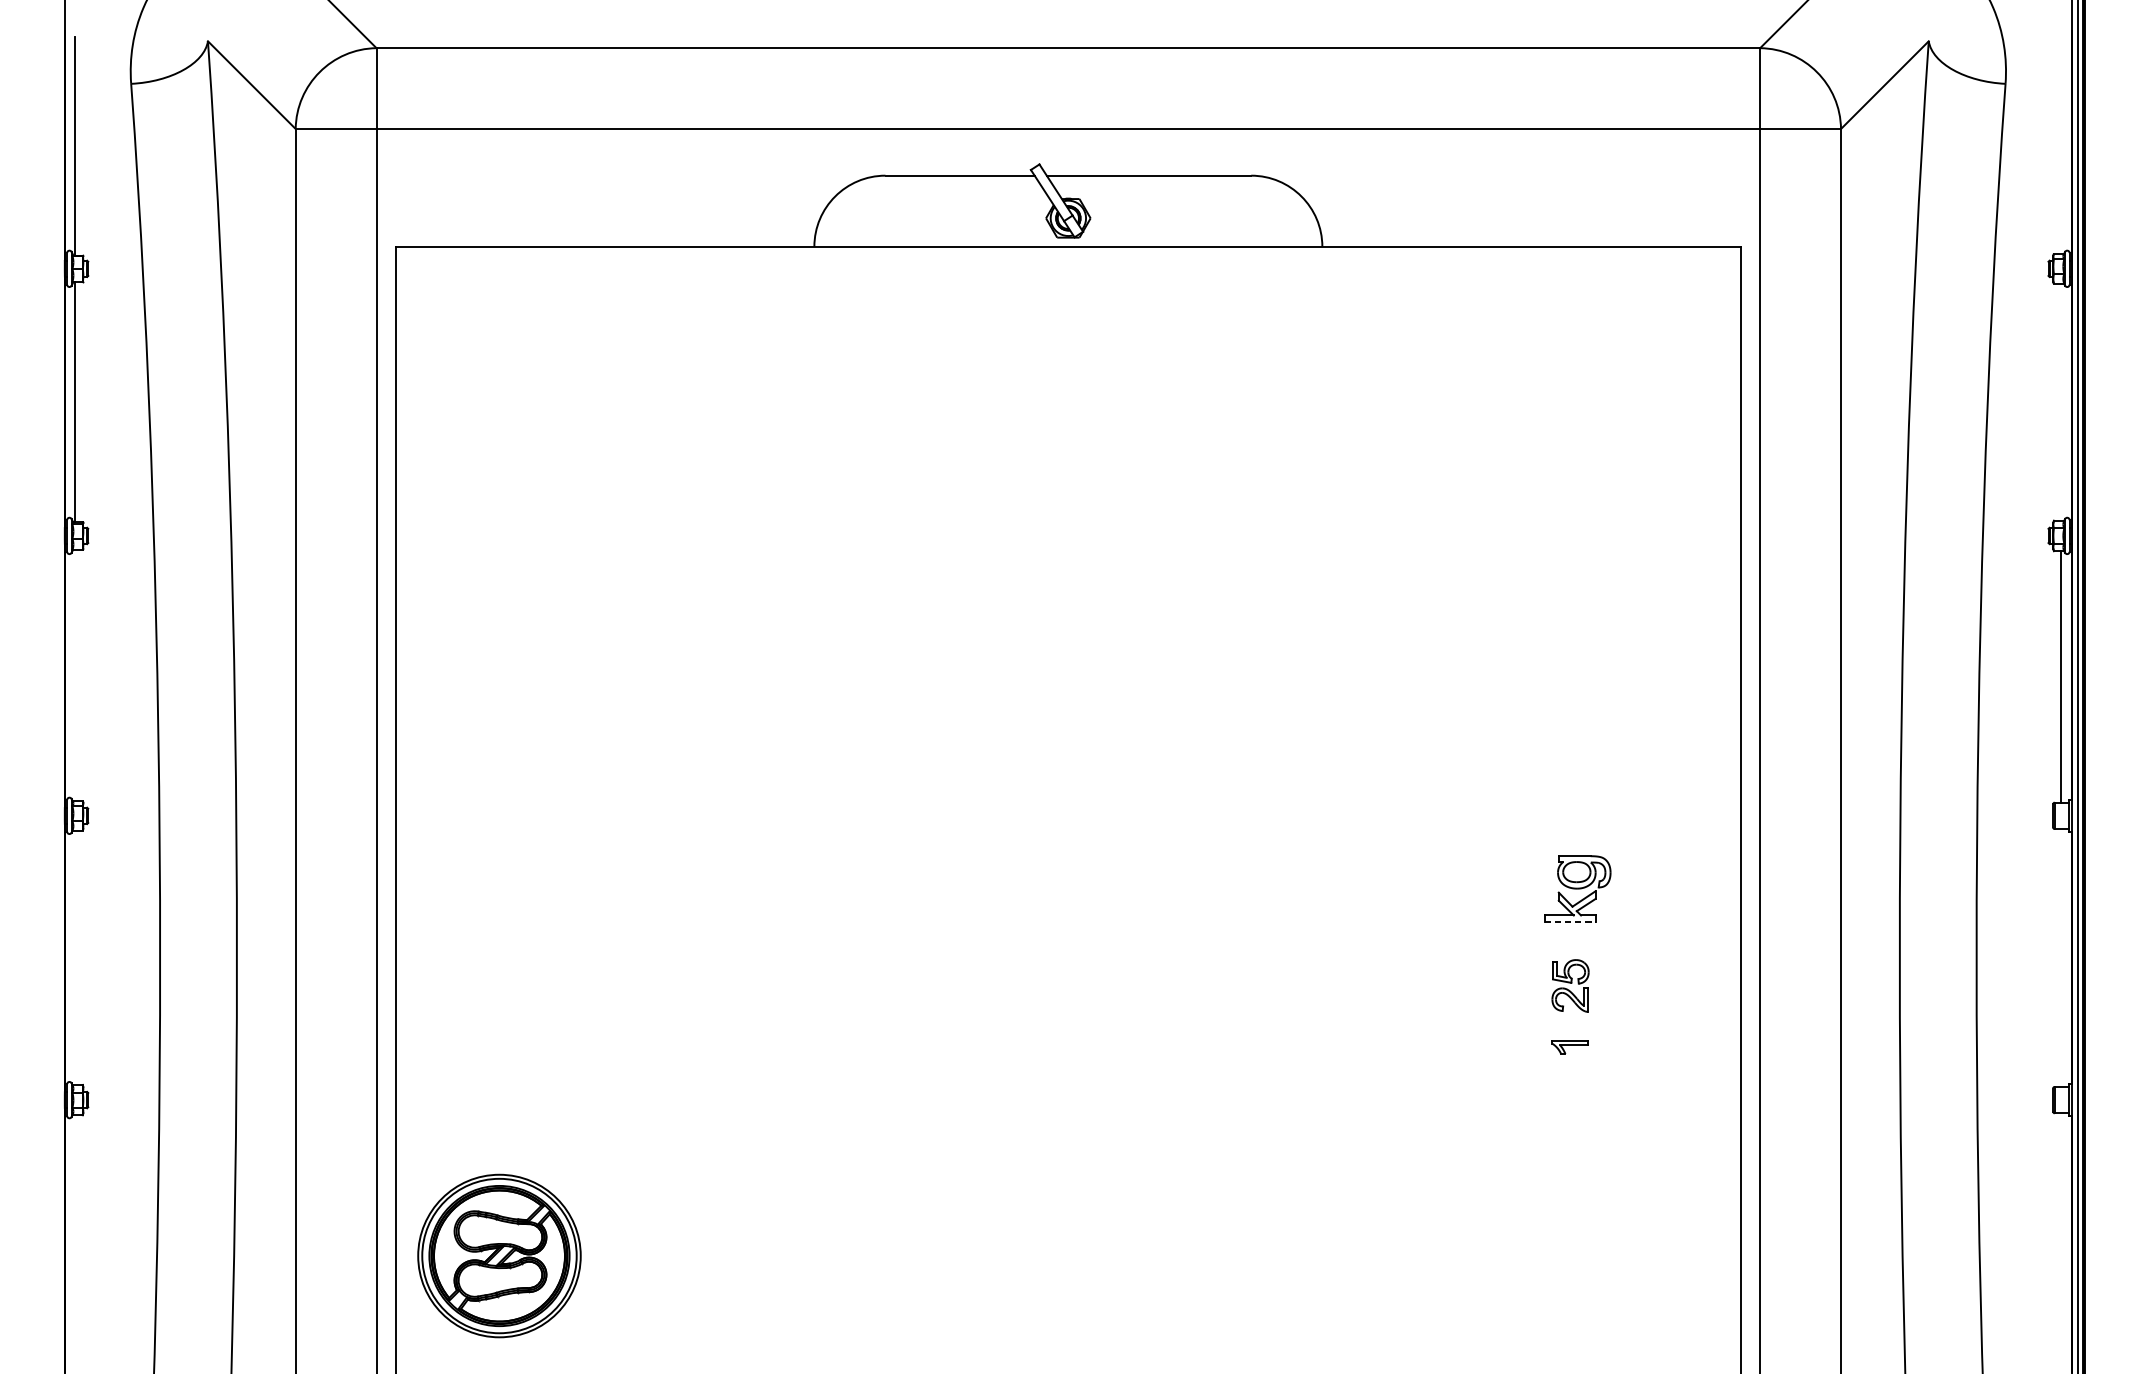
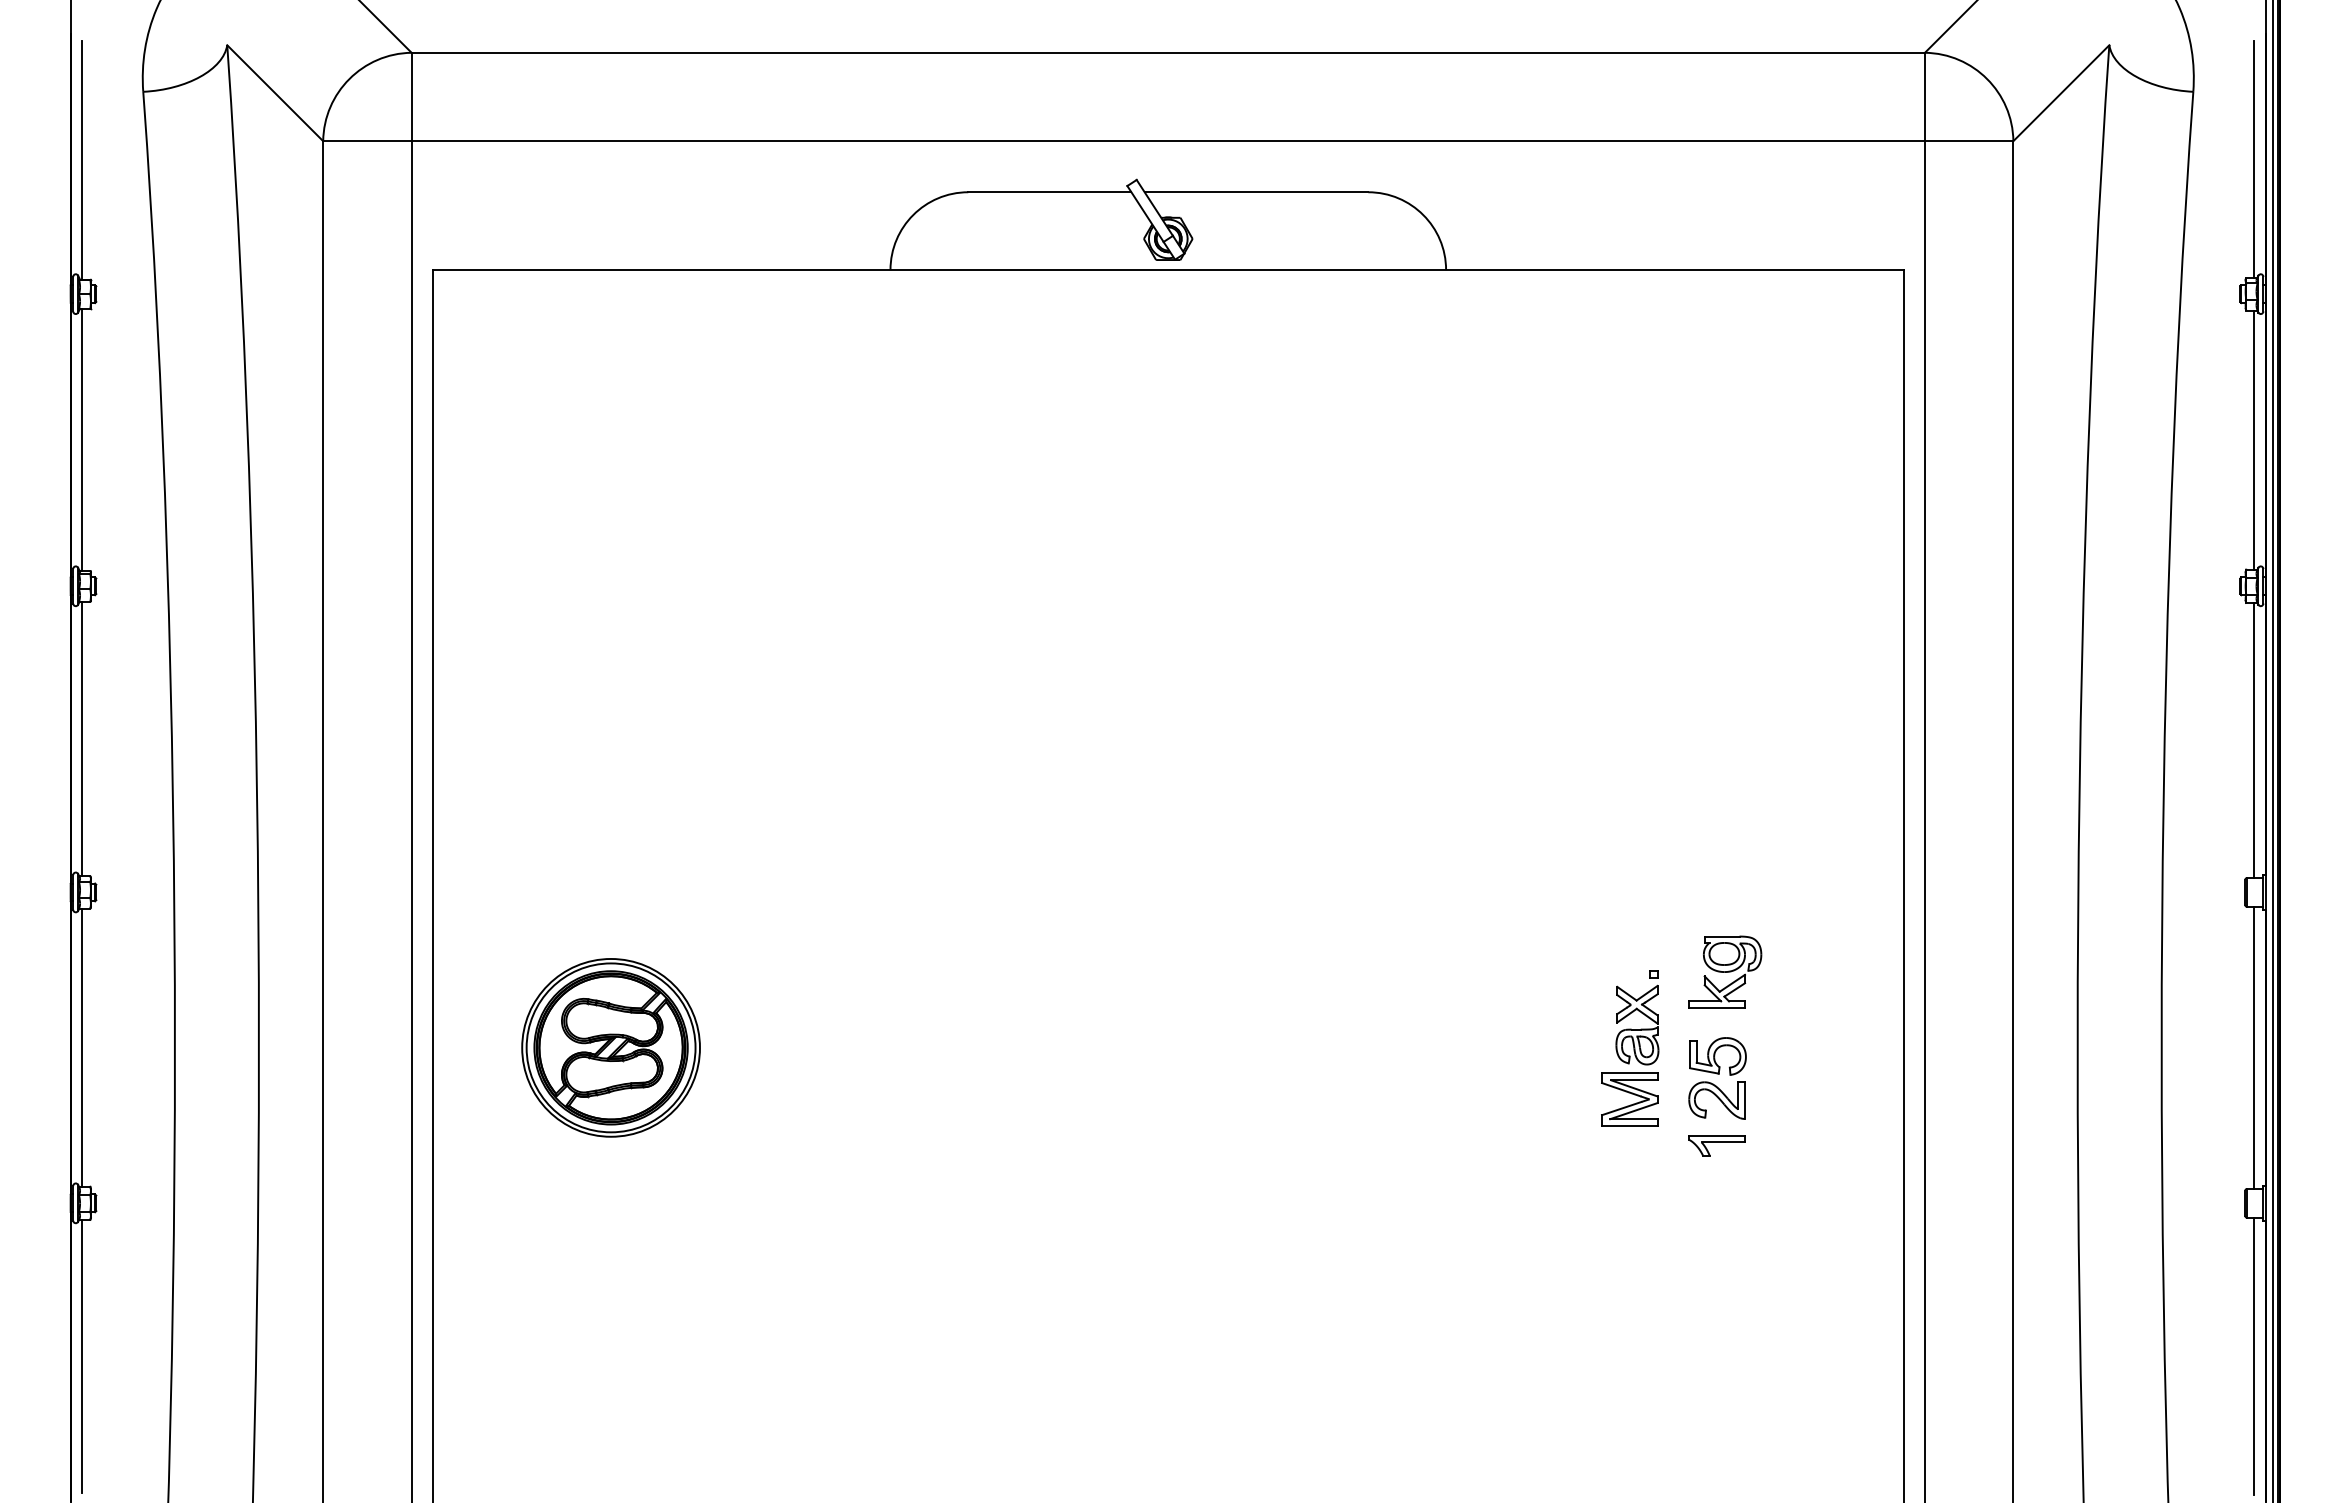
line: (2061, 144) -> (2254, 158), added
line: (2061, 401) -> (2254, 439), added
line: (75, 676) -> (82, 739), added
line: (1570, 921) -> (1717, 1008), dashed -> solid
line: (75, 957) -> (82, 1047), added
line: (2061, 957) -> (2254, 1047), added
part: (1490, 958) -> (1630, 1048), added
part: (1570, 985) -> (1717, 1078), size x1.43
part: (1569, 1047) -> (1716, 1145), size x1.43
line: (75, 1240) -> (82, 1356), added
line: (2061, 1240) -> (2254, 1356), added
part: (498, 1255) -> (610, 1047), moved

